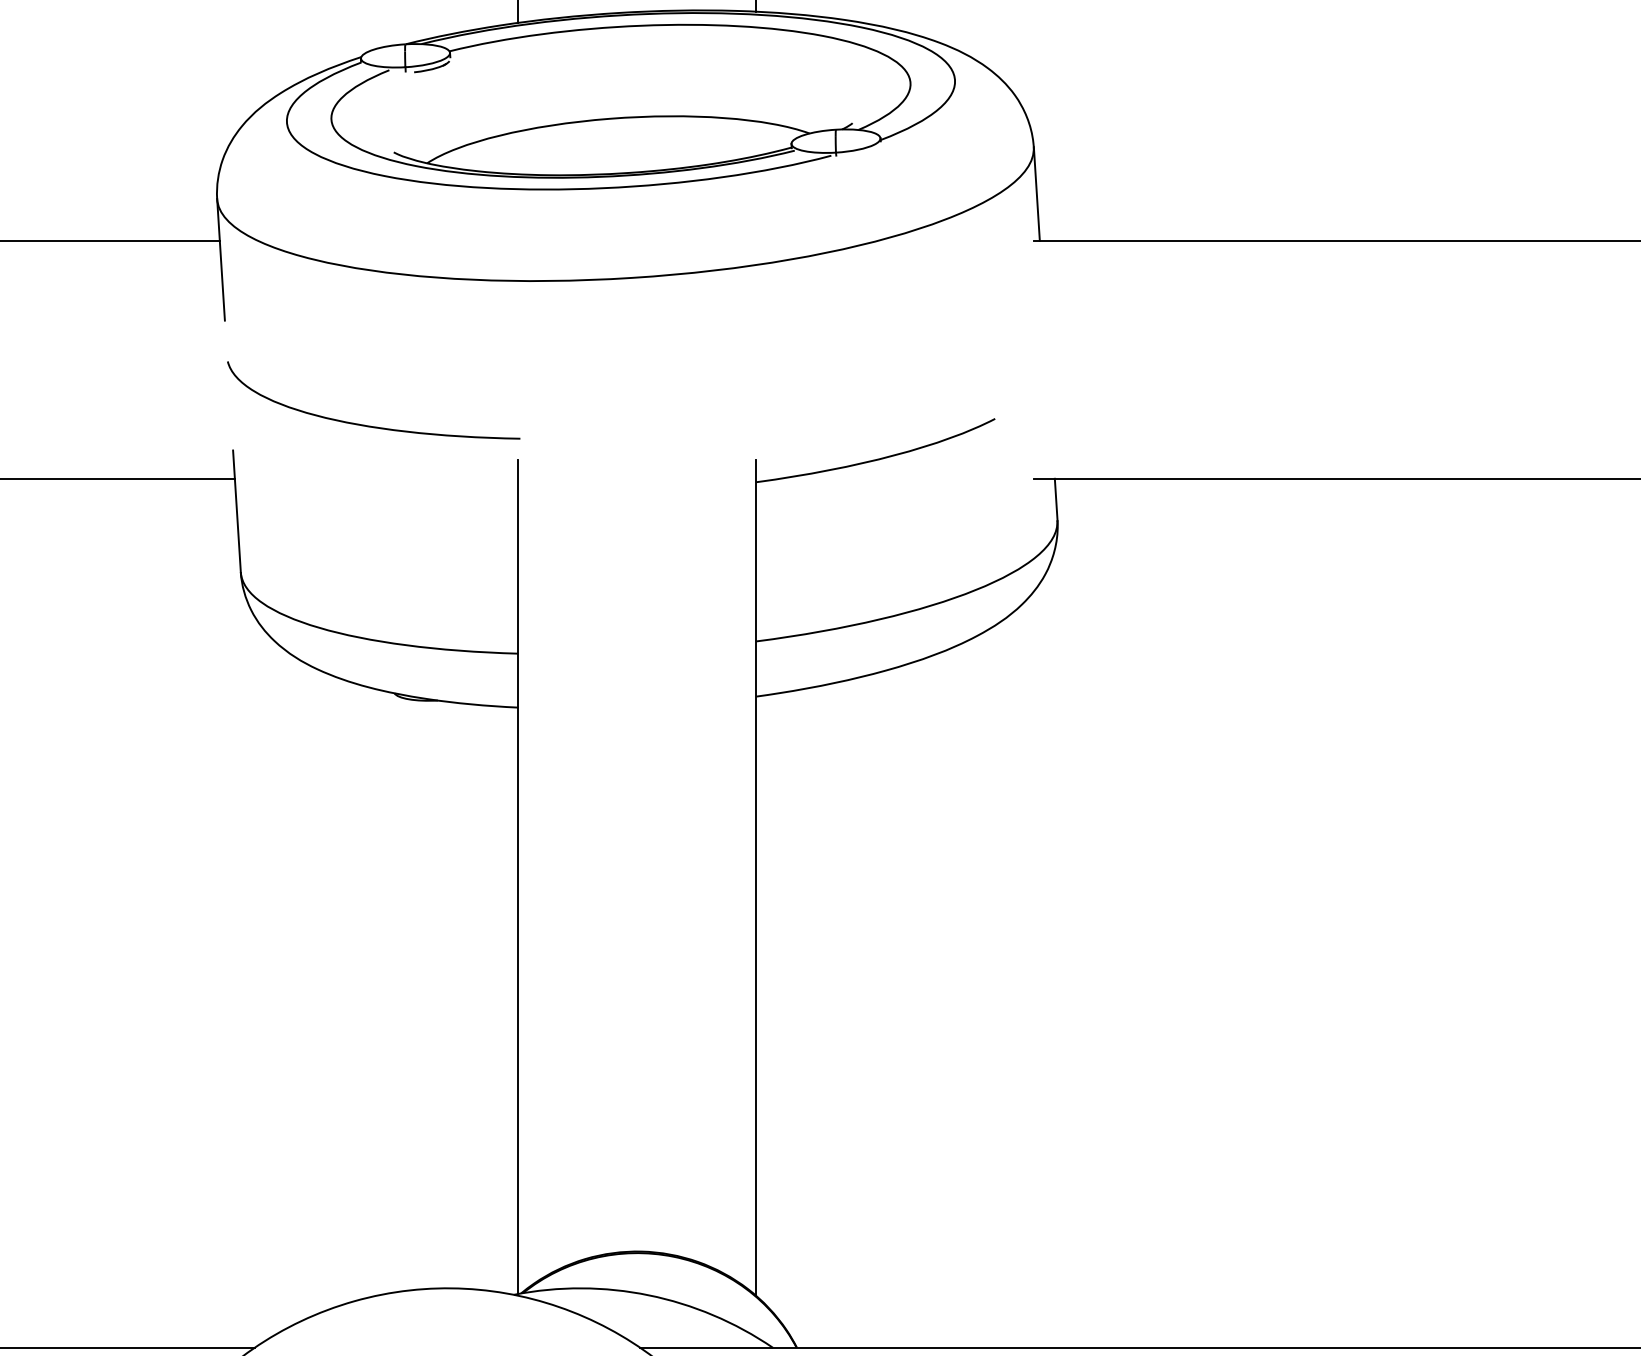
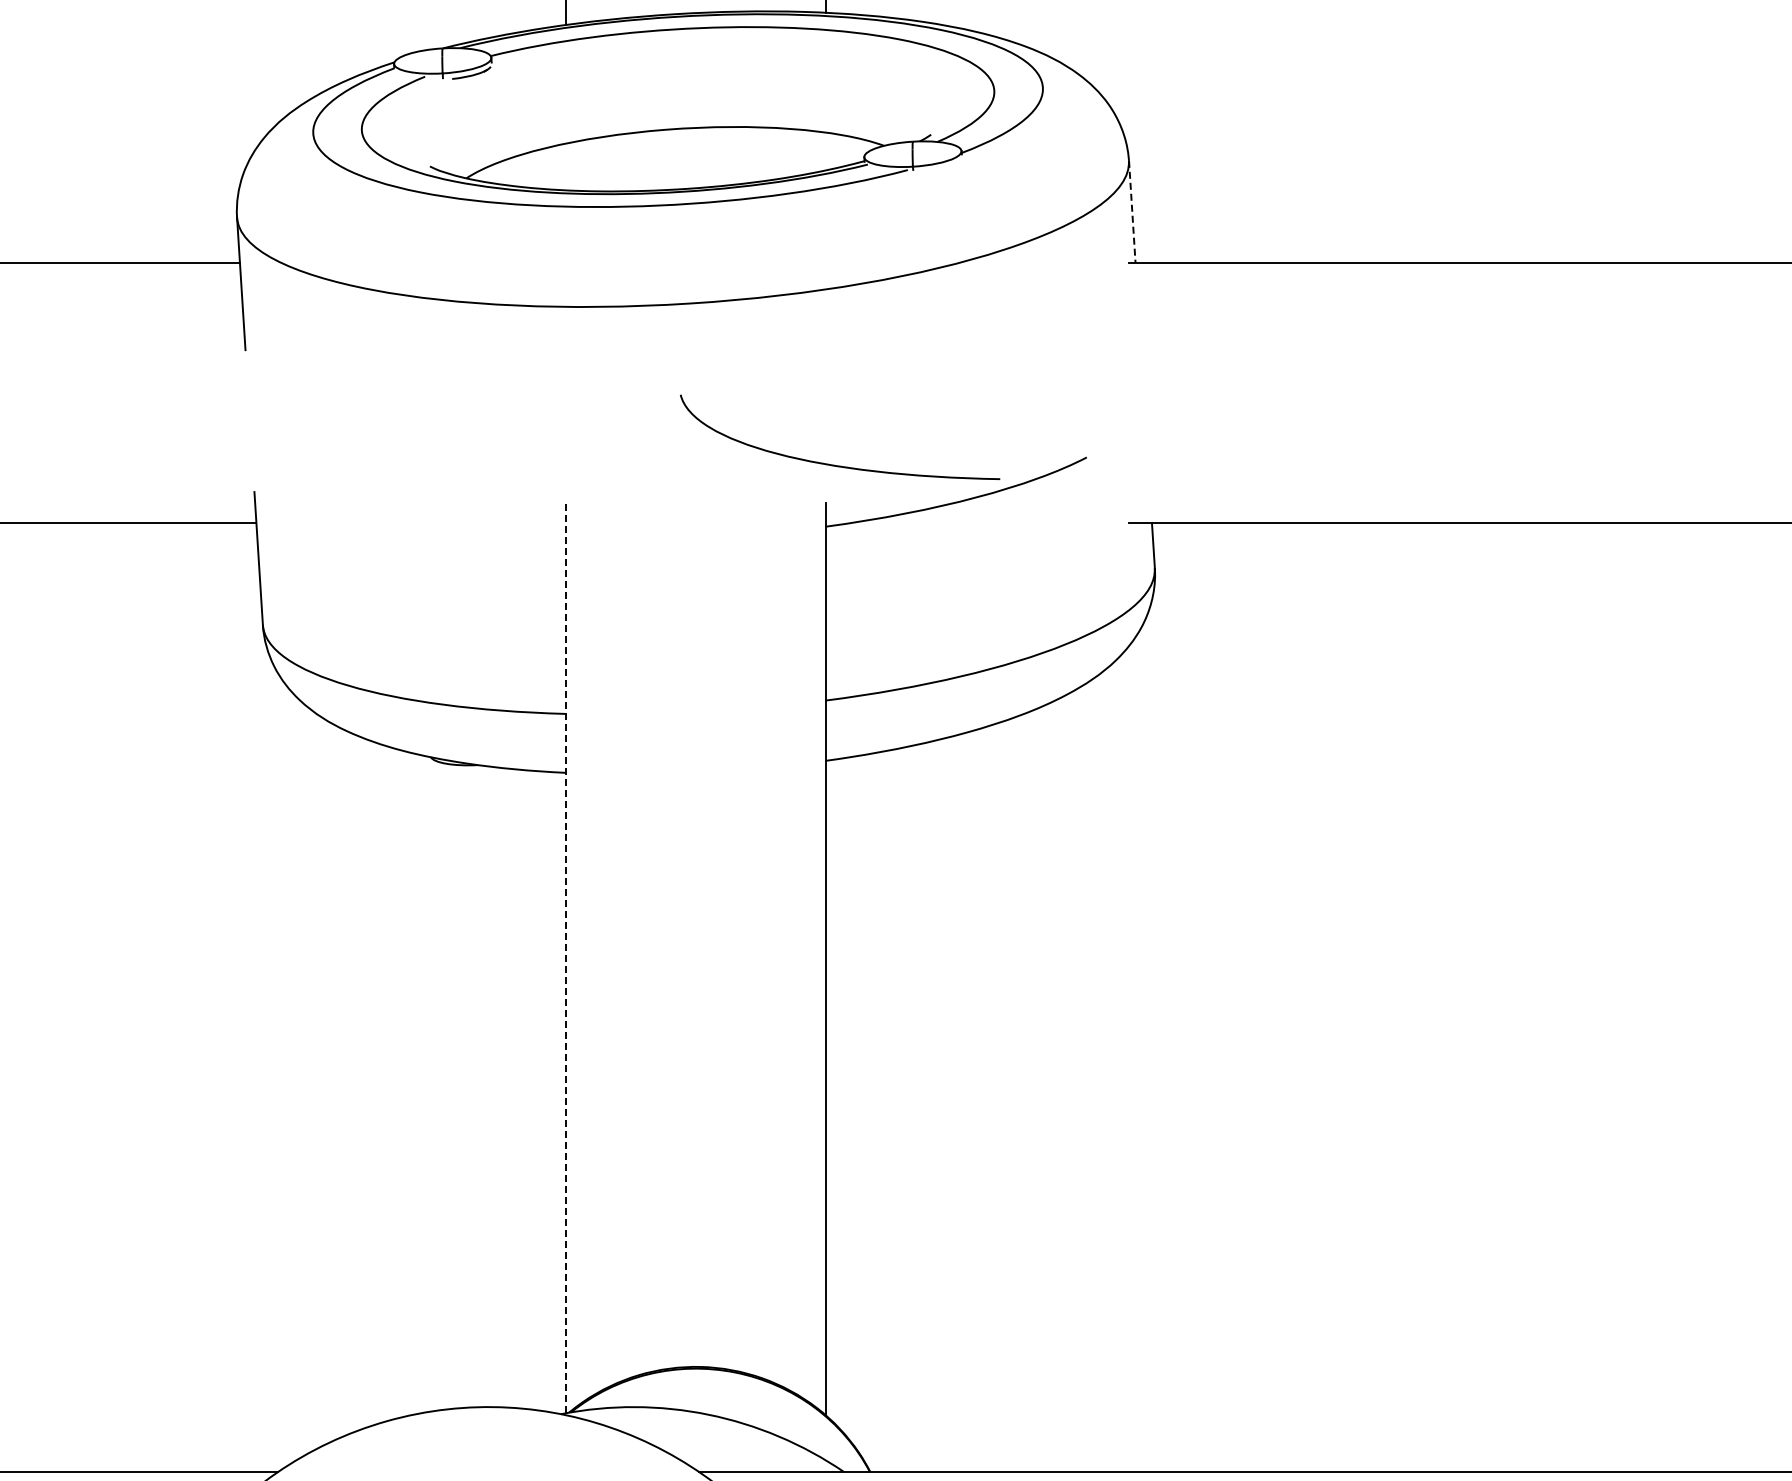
line: (1037, 194) -> (1132, 212), solid -> dashed
curve: (368, 425) -> (834, 464), moved
line: (517, 876) -> (565, 957), solid -> dashed

